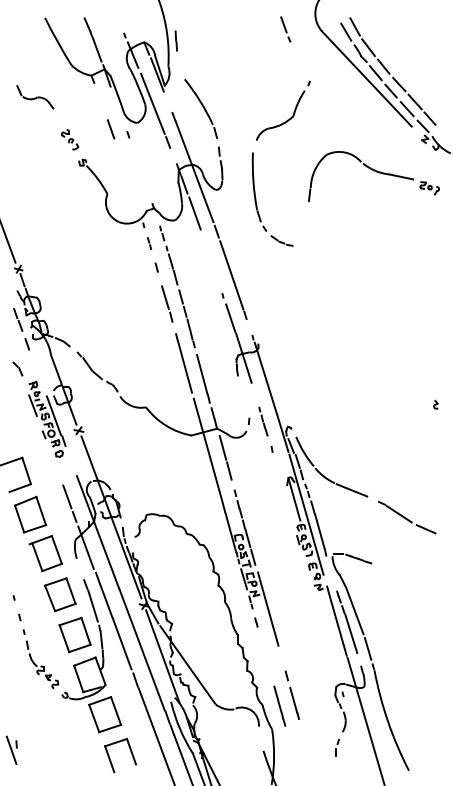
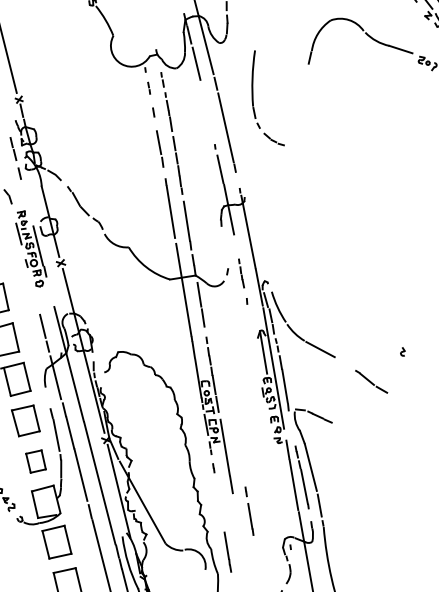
part: (257, 204) -> (254, 101), moved
part: (435, 404) -> (402, 351), moved
part: (407, 517) -> (371, 381), size x0.6
part: (74, 634) -> (35, 461), size x0.7
line: (291, 694) -> (248, 510), moved

